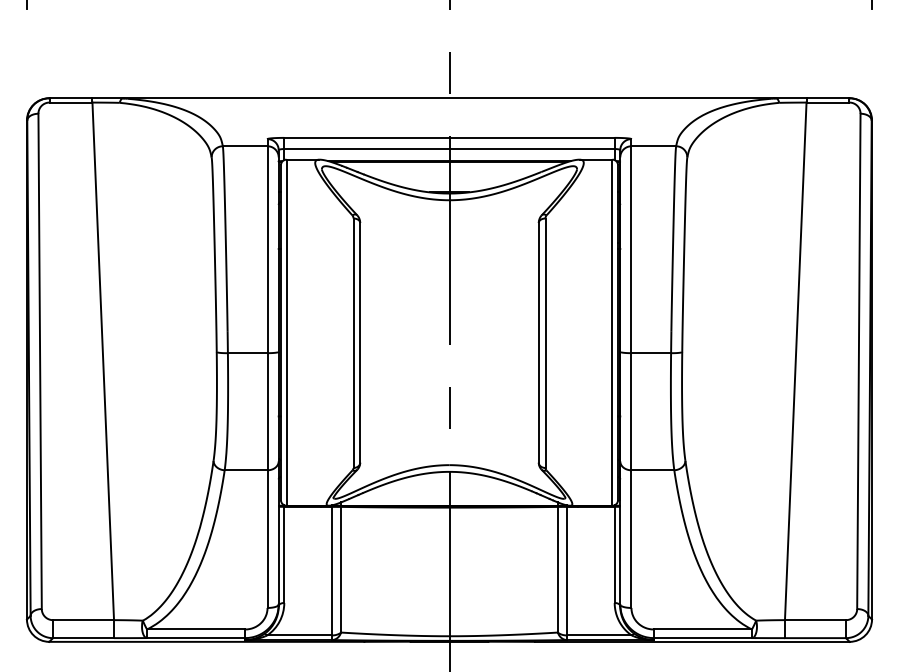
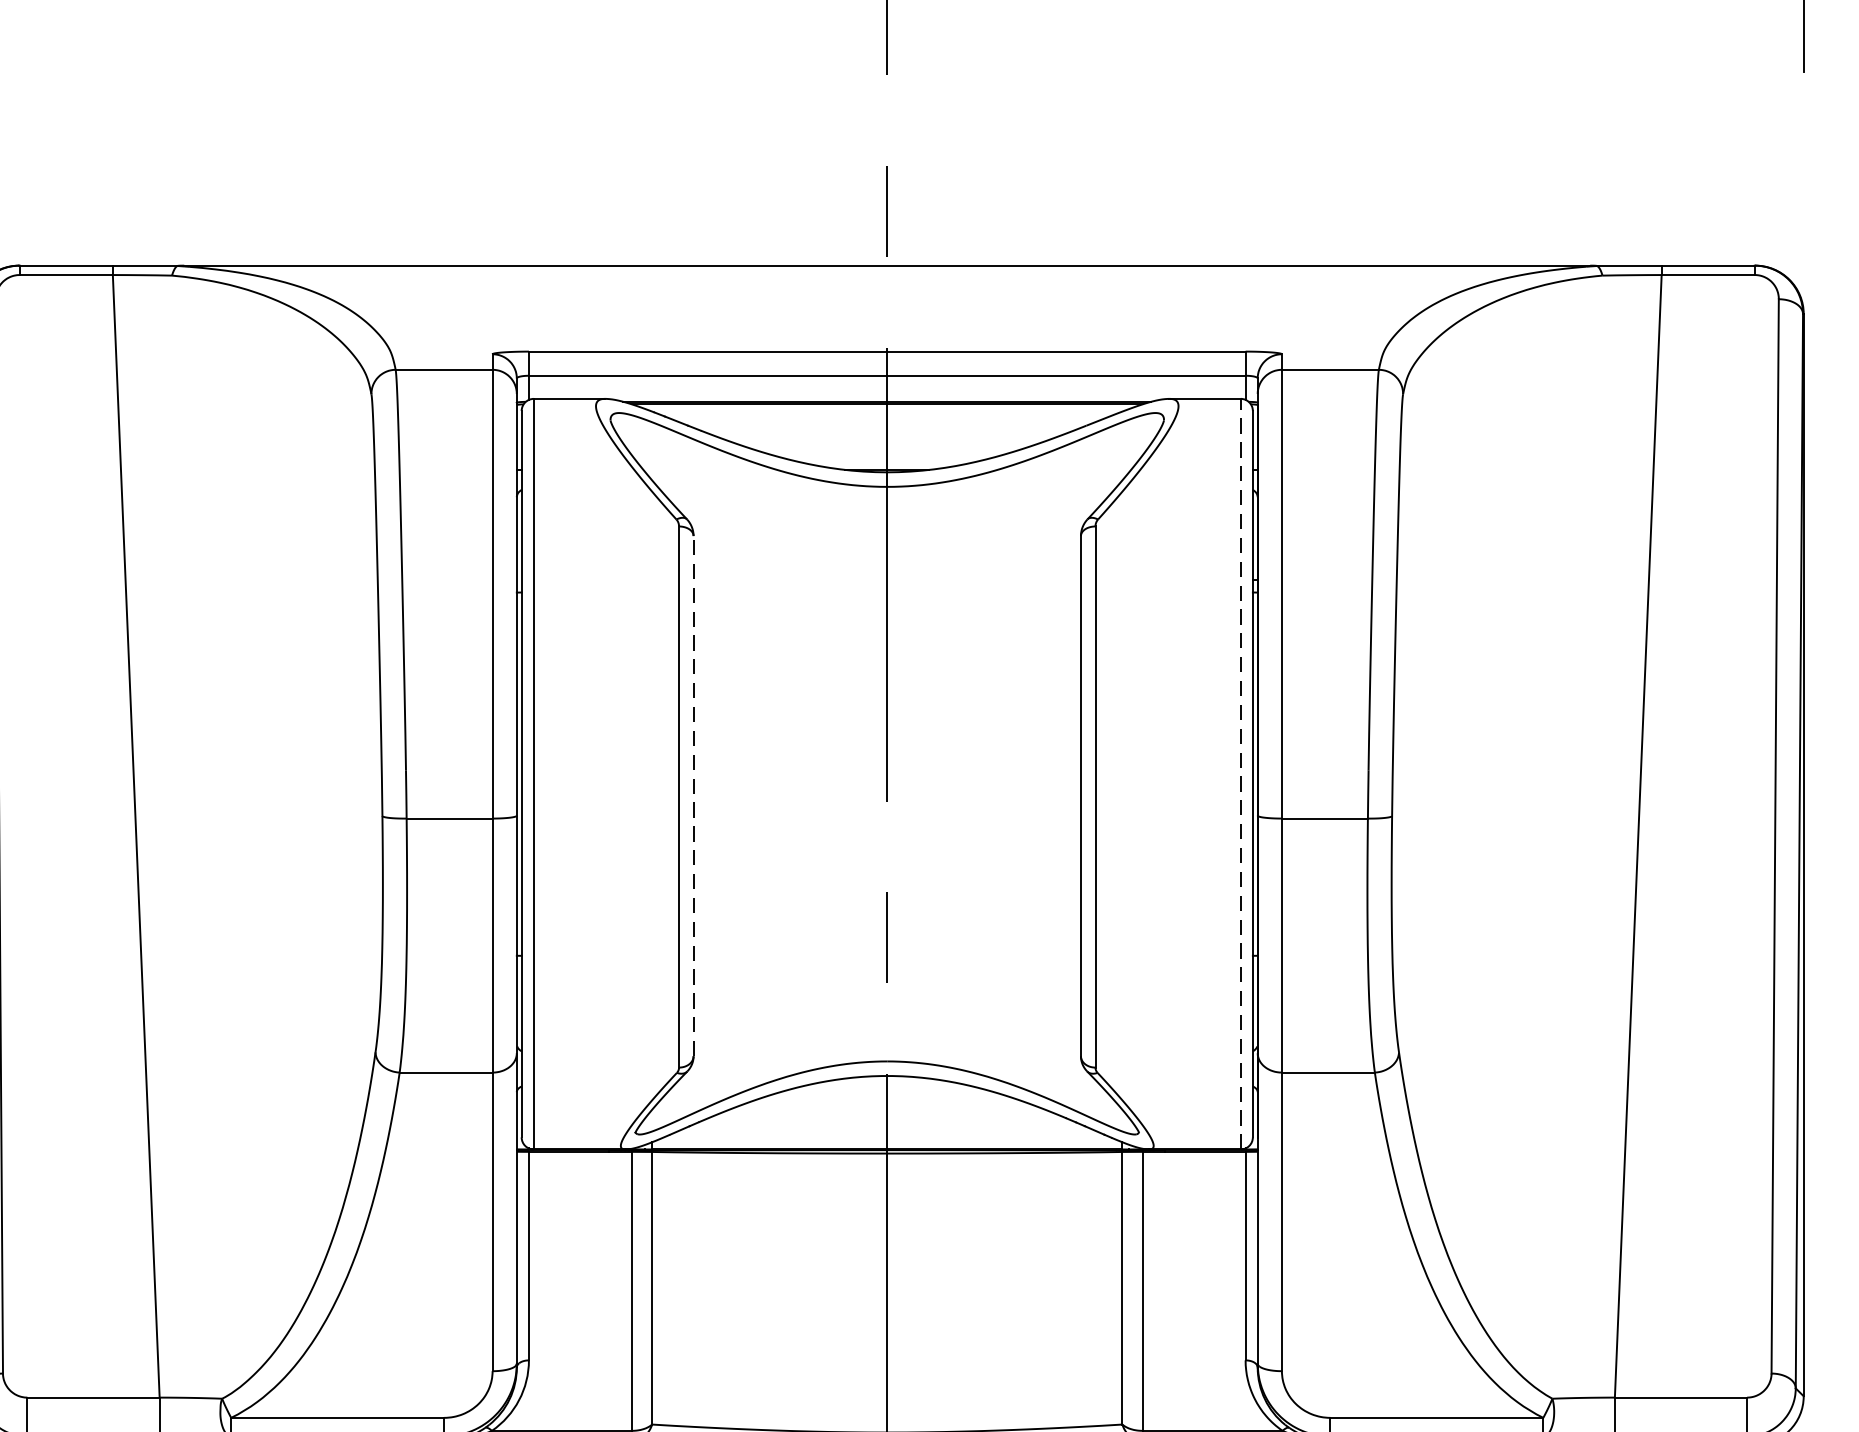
line: (612, 332) -> (1240, 773), solid -> dashed
line: (360, 342) -> (694, 795), solid -> dashed

